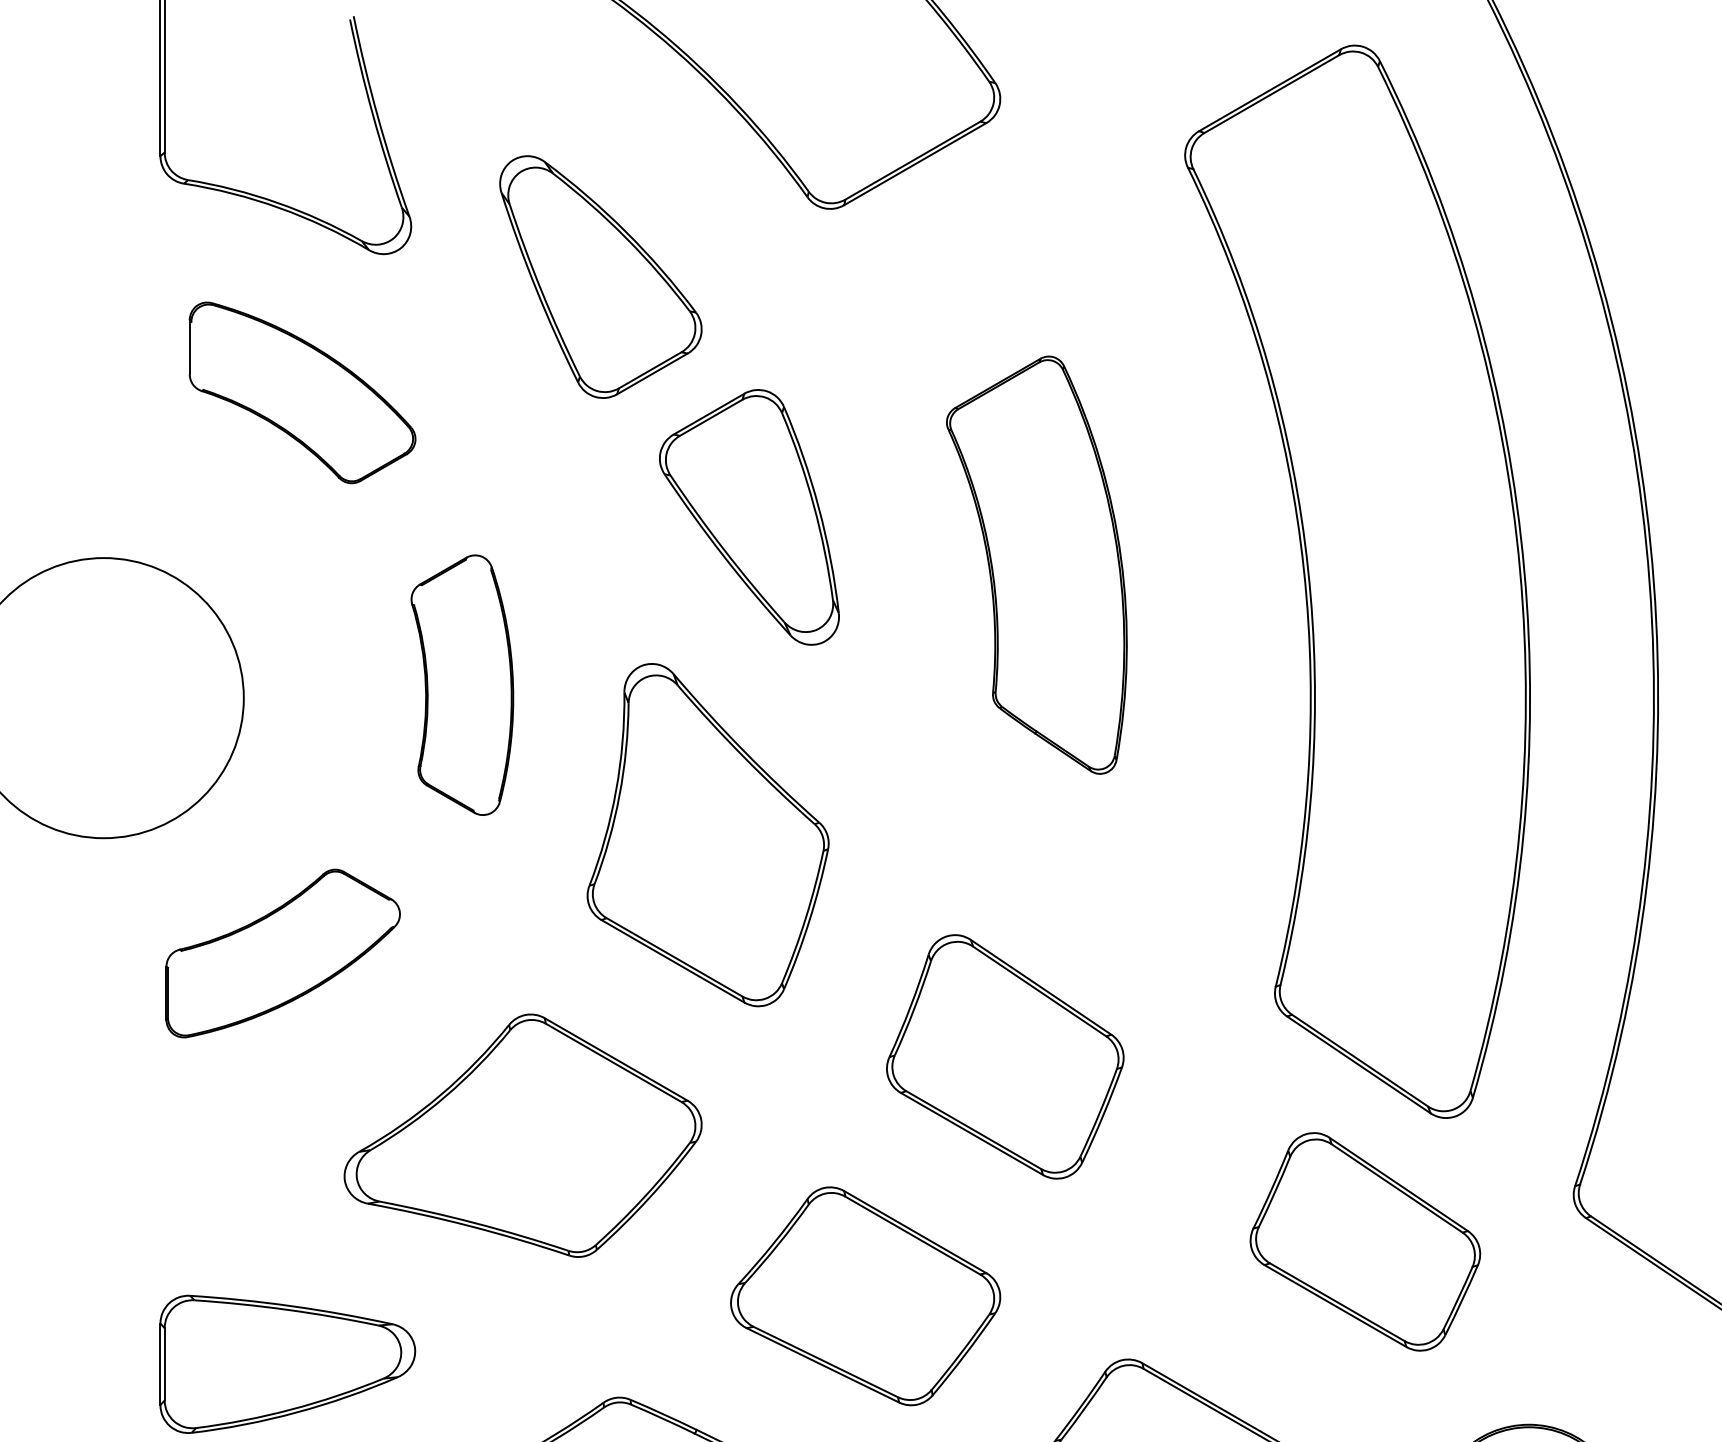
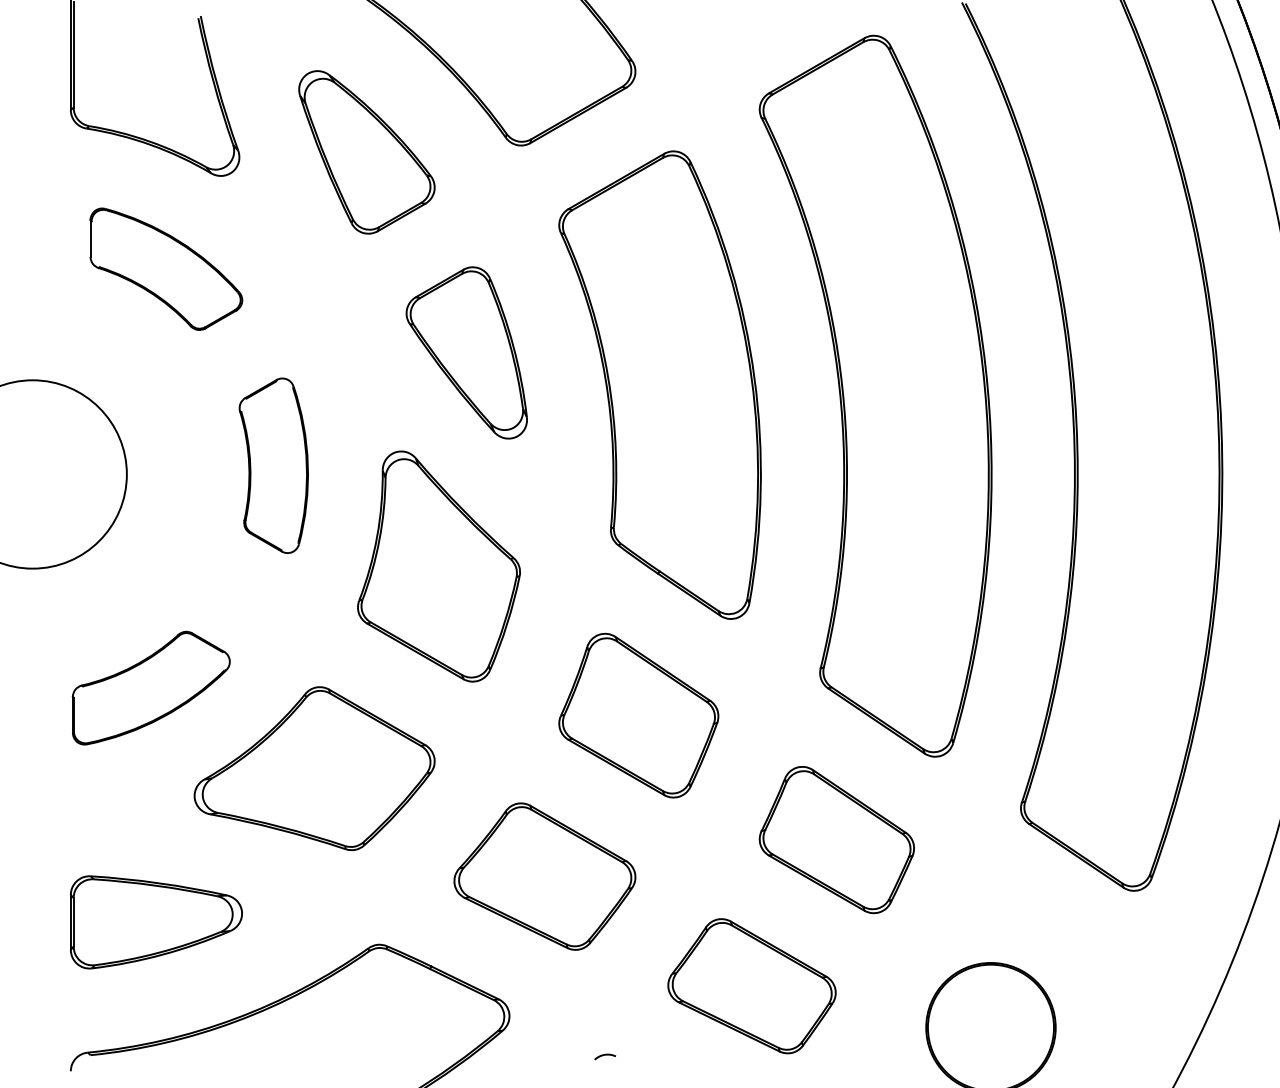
part: (600, 277) -> (366, 152), moved
part: (1036, 564) -> (659, 384), size x1.67
part: (281, 952) -> (150, 687), moved
part: (1364, 1242) -> (836, 840), moved

